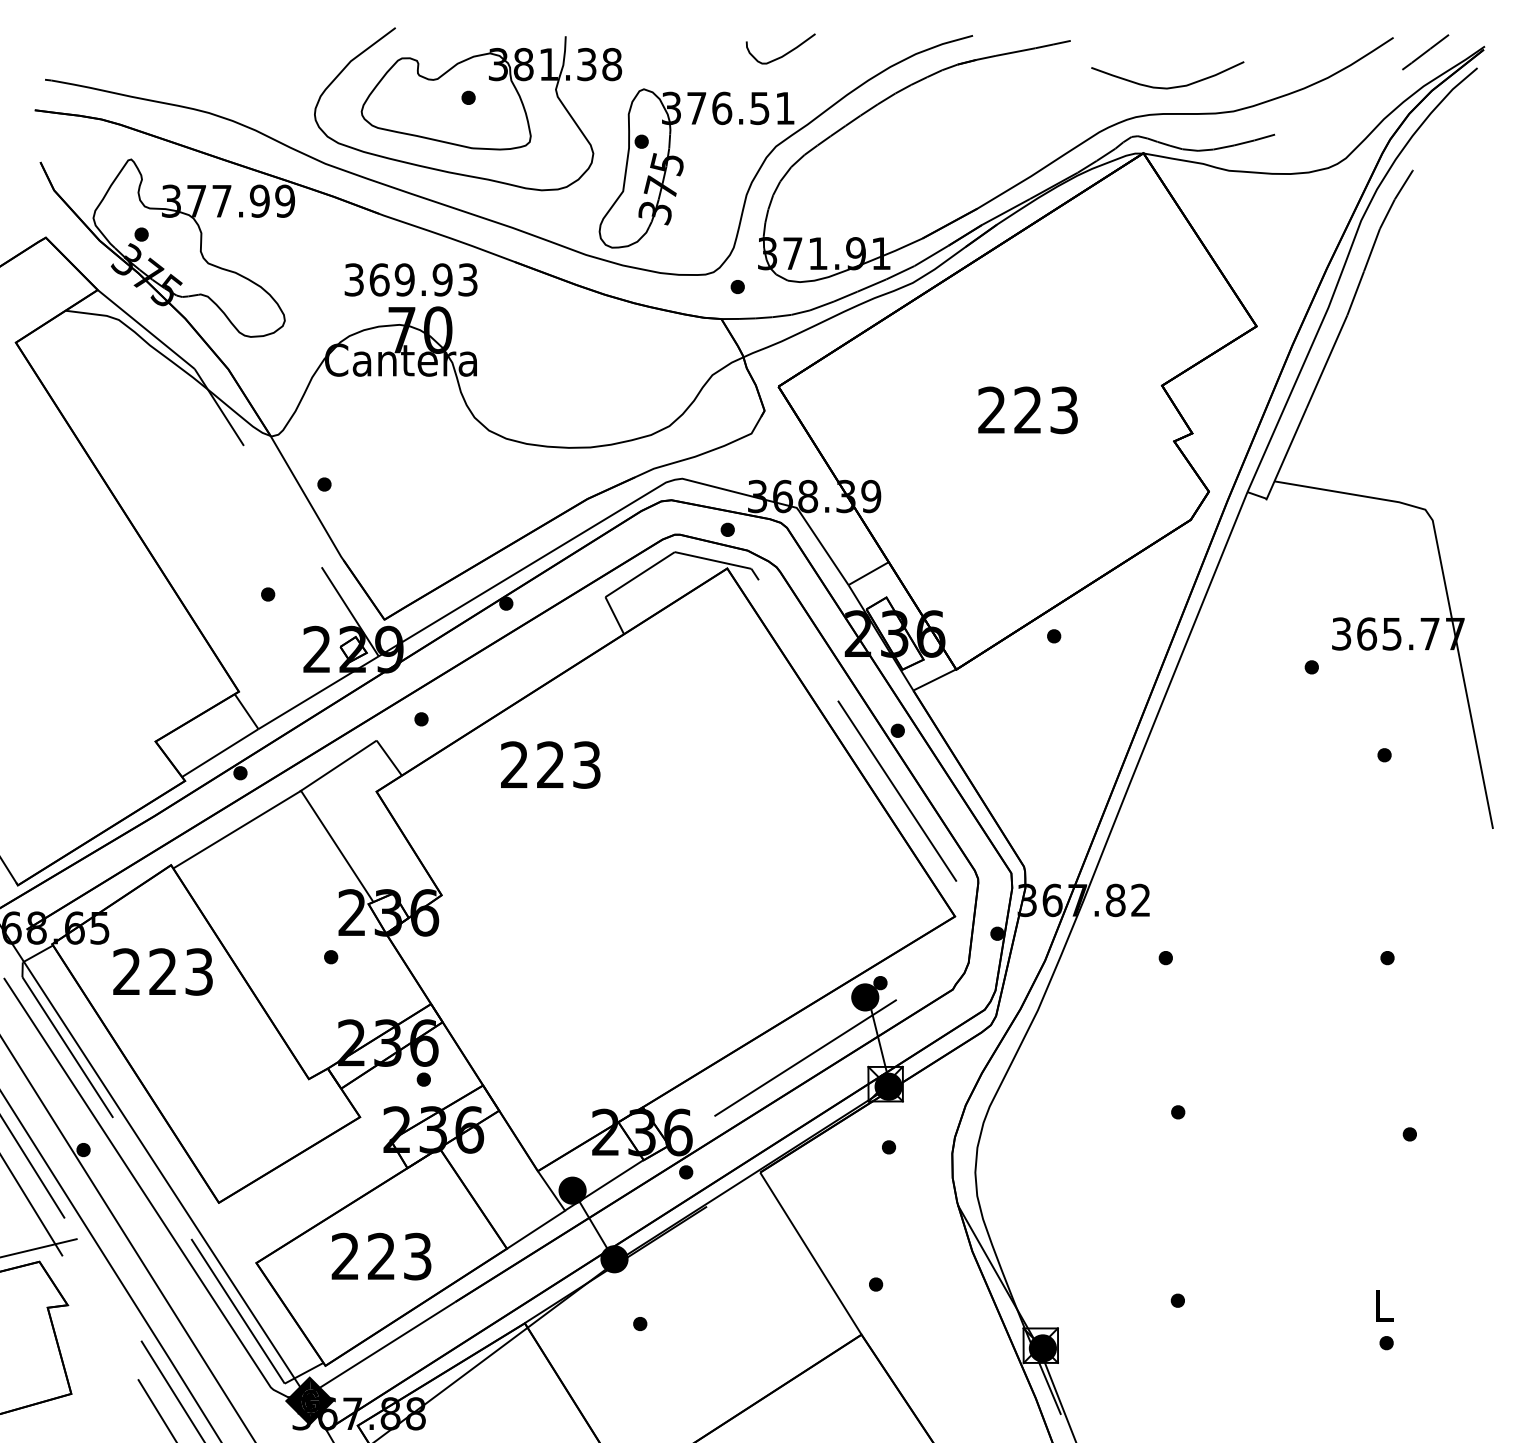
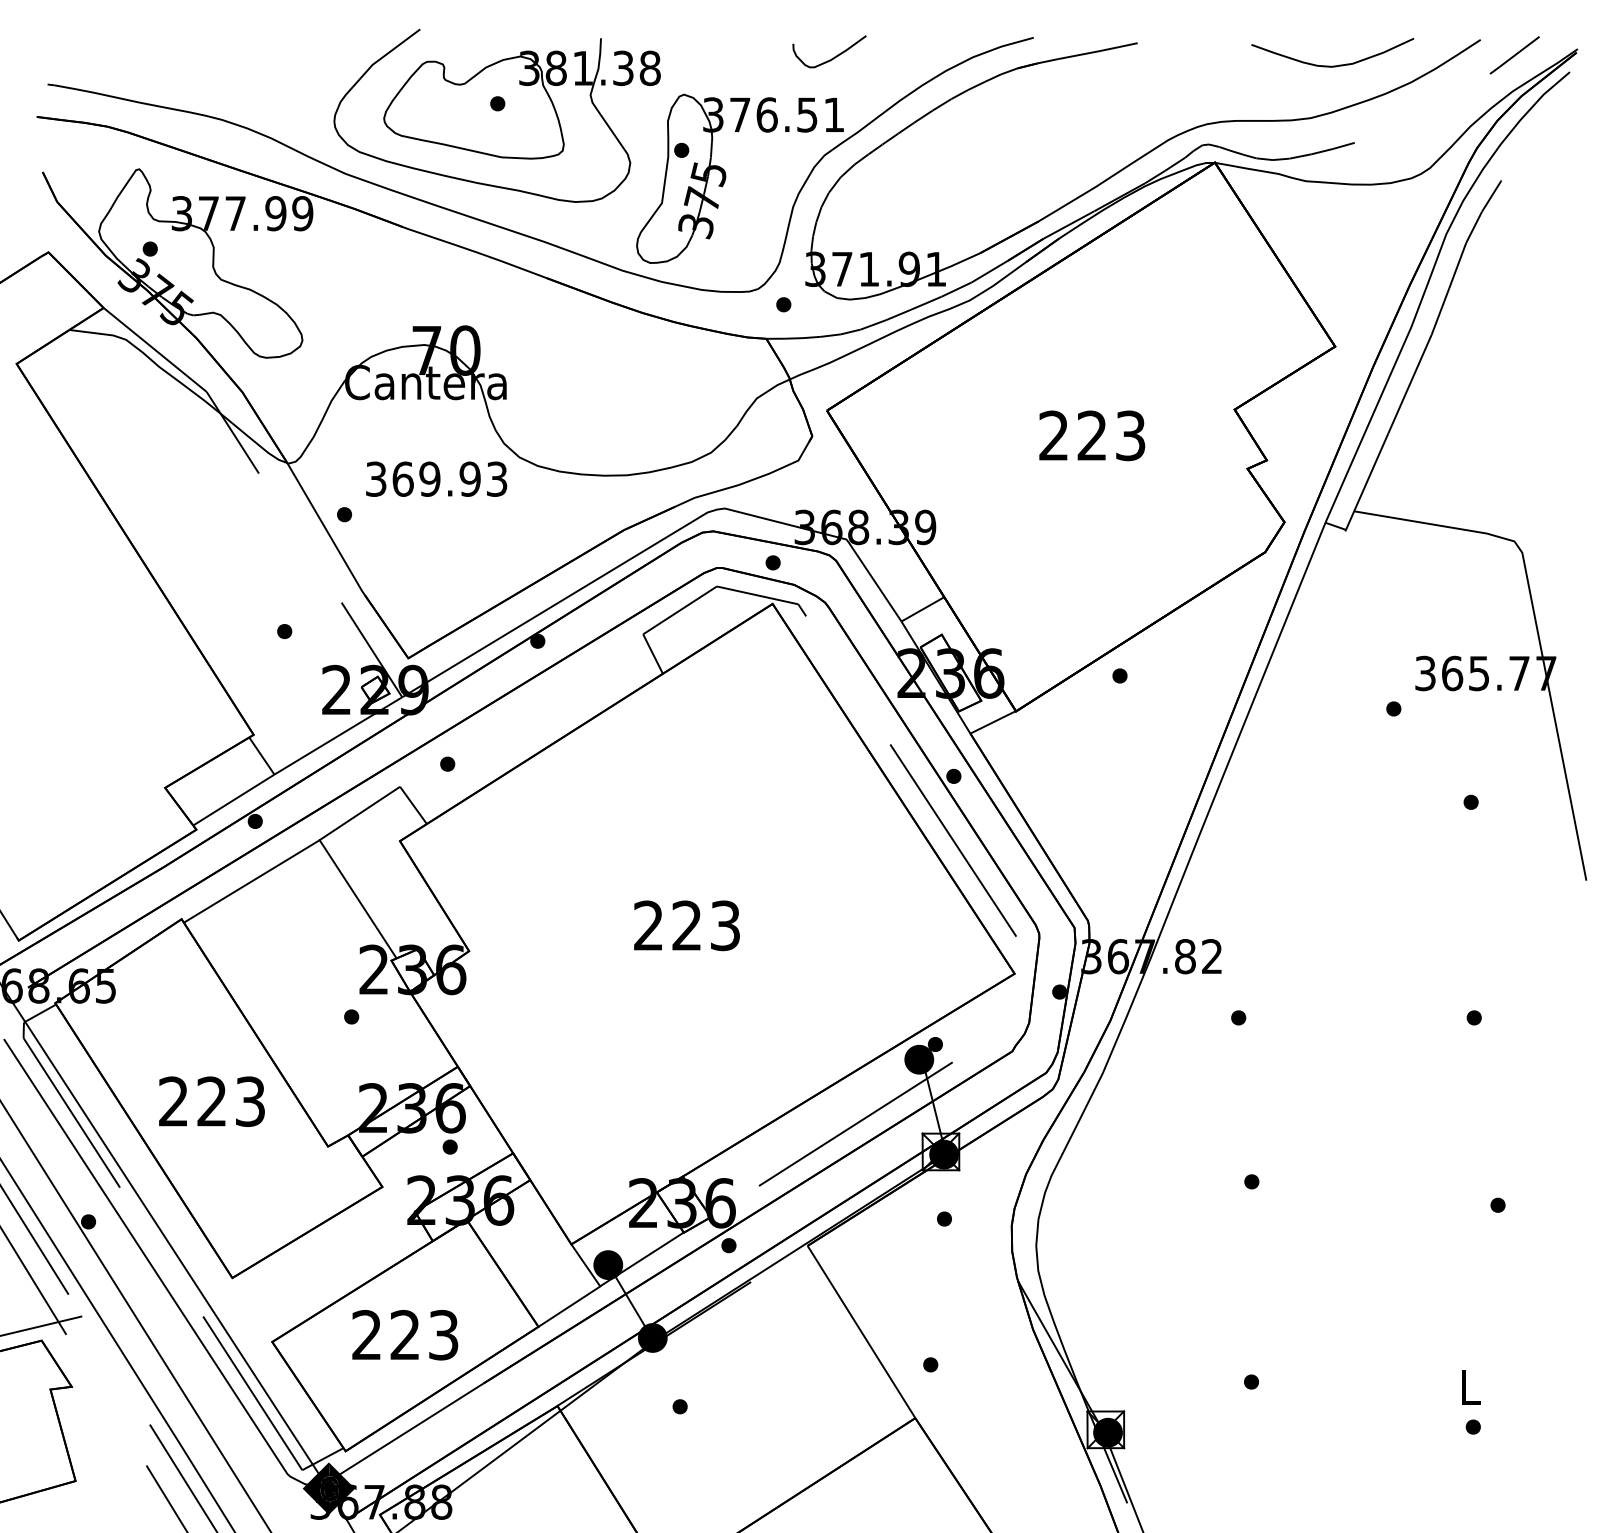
curve: (1167, 87) -> (1332, 65), moved
text: (410, 279) -> (436, 478), moved
text: (550, 764) -> (686, 925), moved
text: (162, 971) -> (211, 1101), moved

